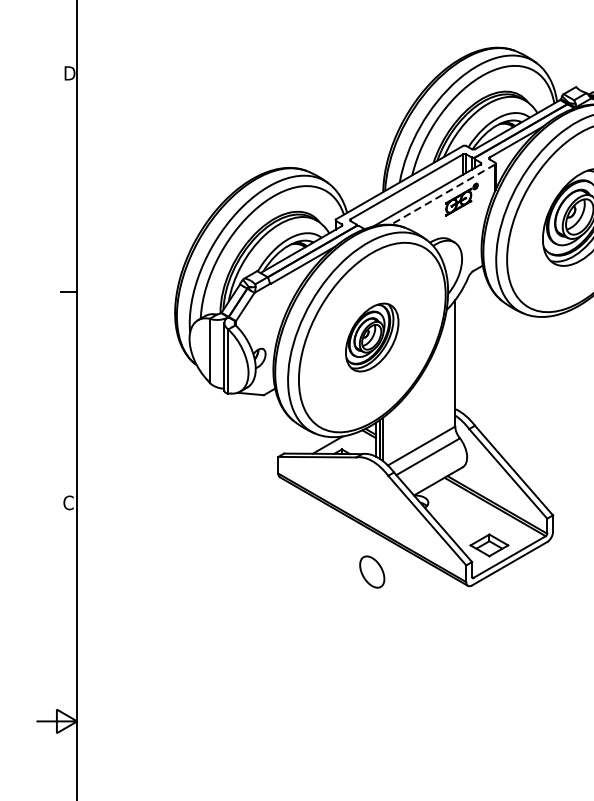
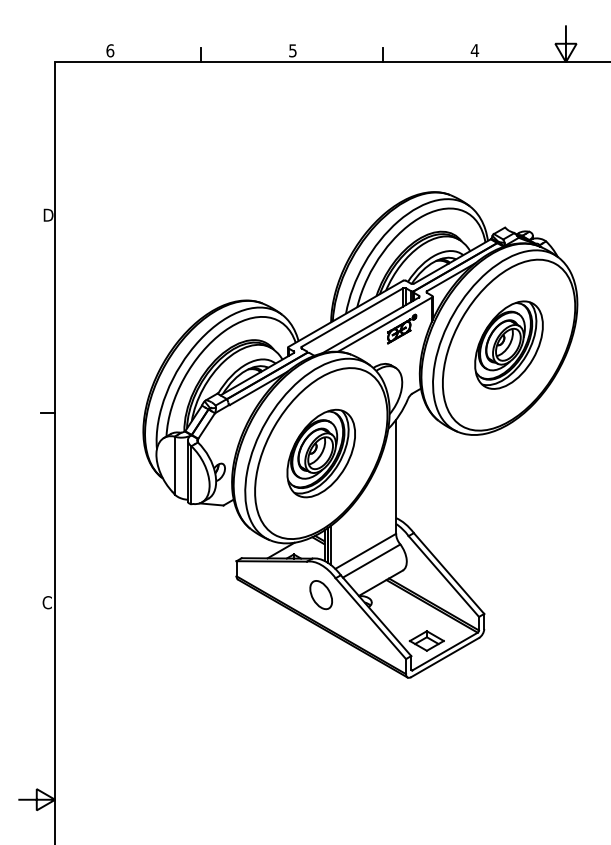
line: (442, 194) -> (384, 324), dashed -> solid
part: (371, 337) -> (320, 453), size x1.43
part: (371, 572) -> (320, 595), moved

